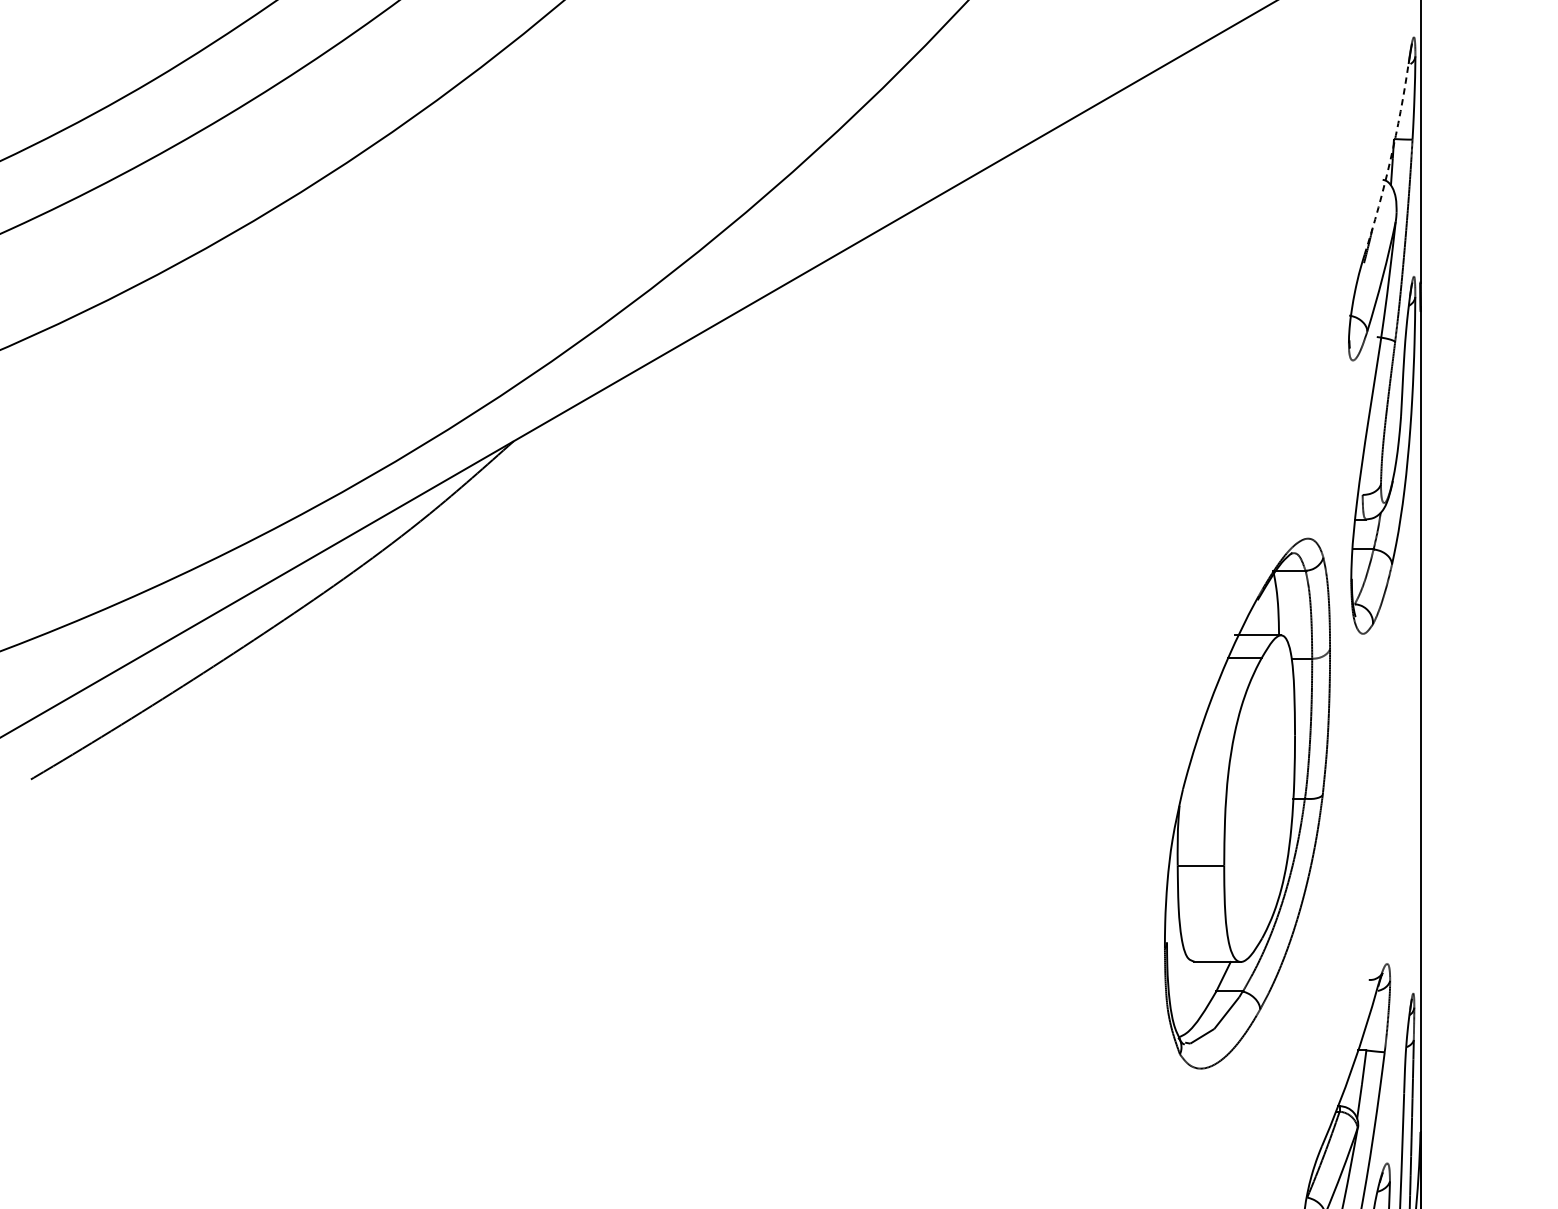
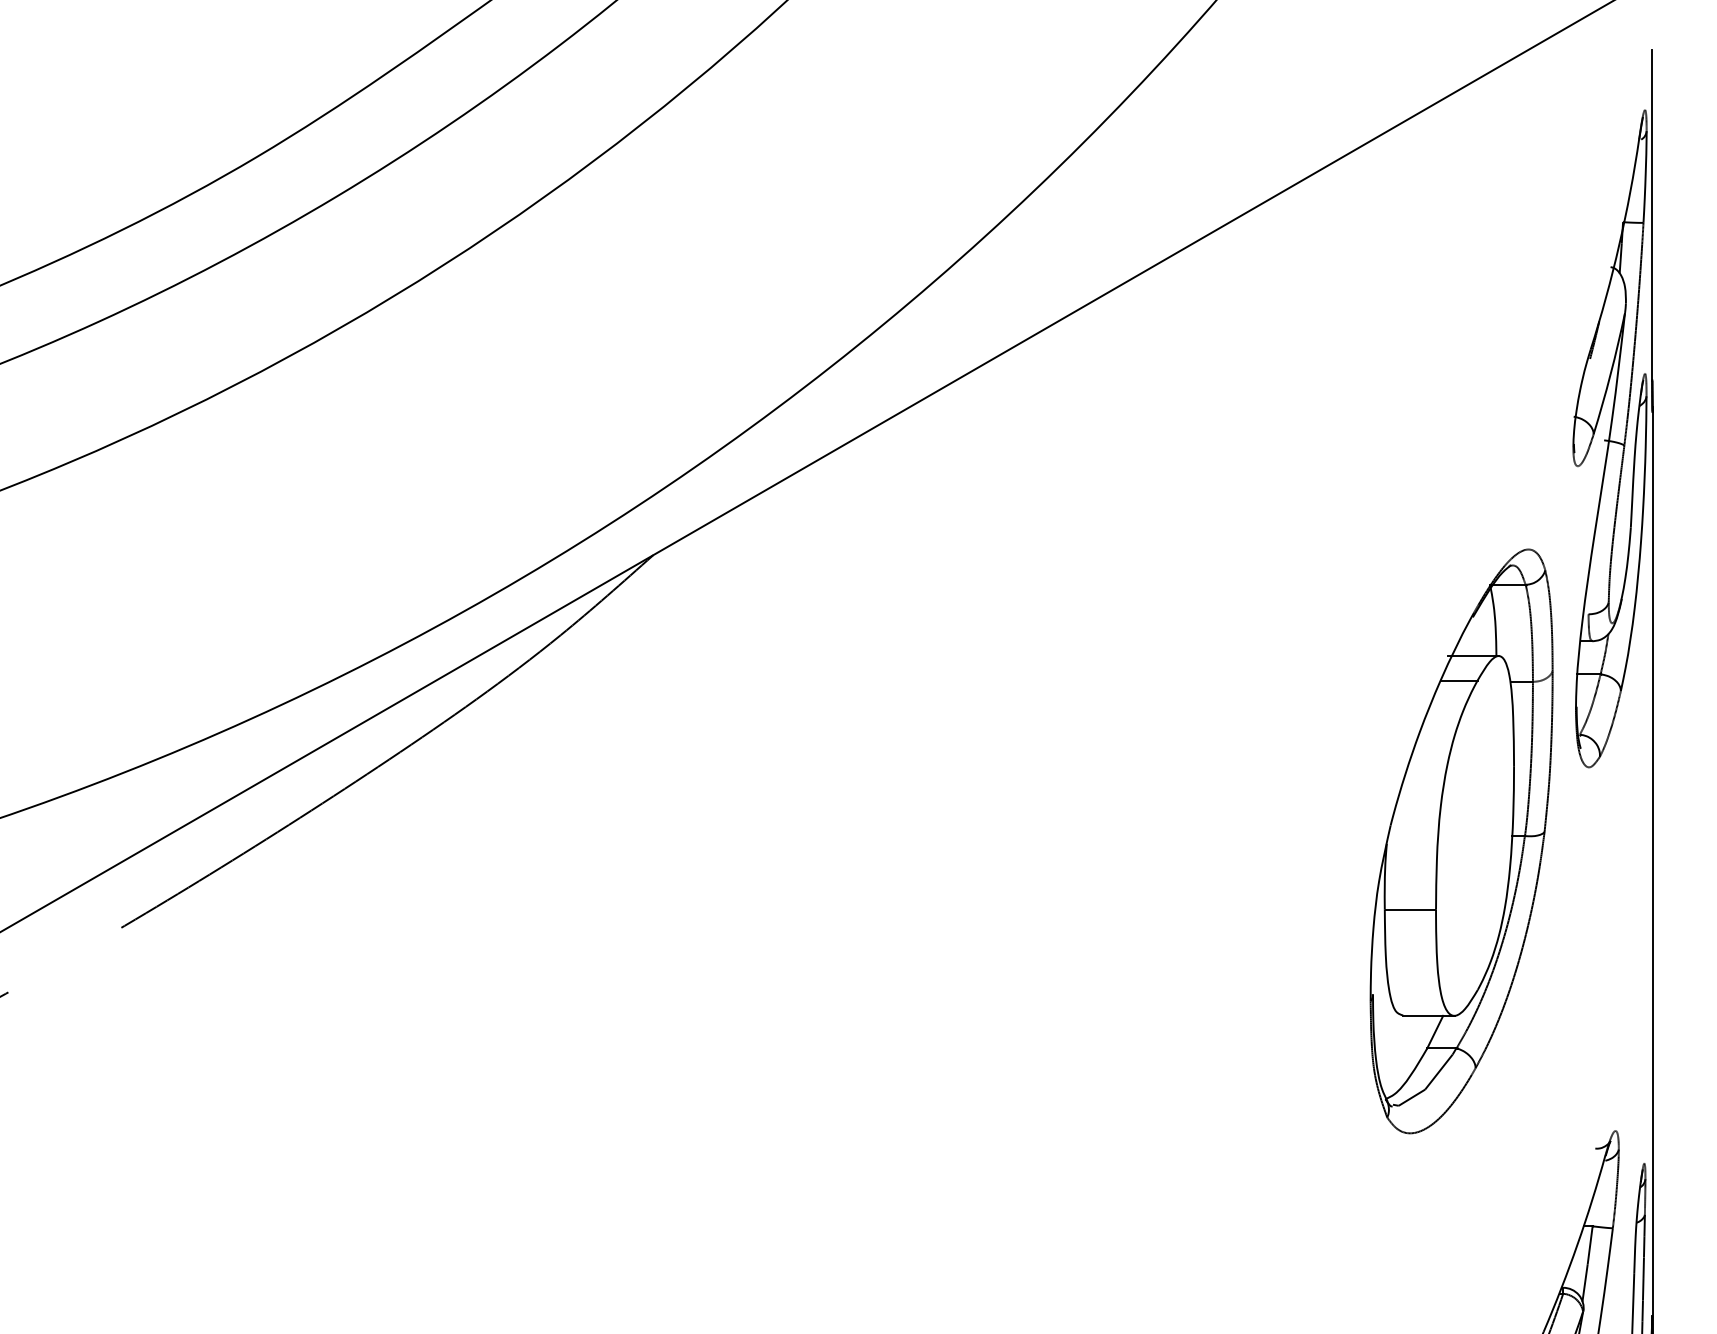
arc: (1390, 159) -> (1619, 244), dashed -> solid
part: (1247, 803) -> (1461, 841), moved

